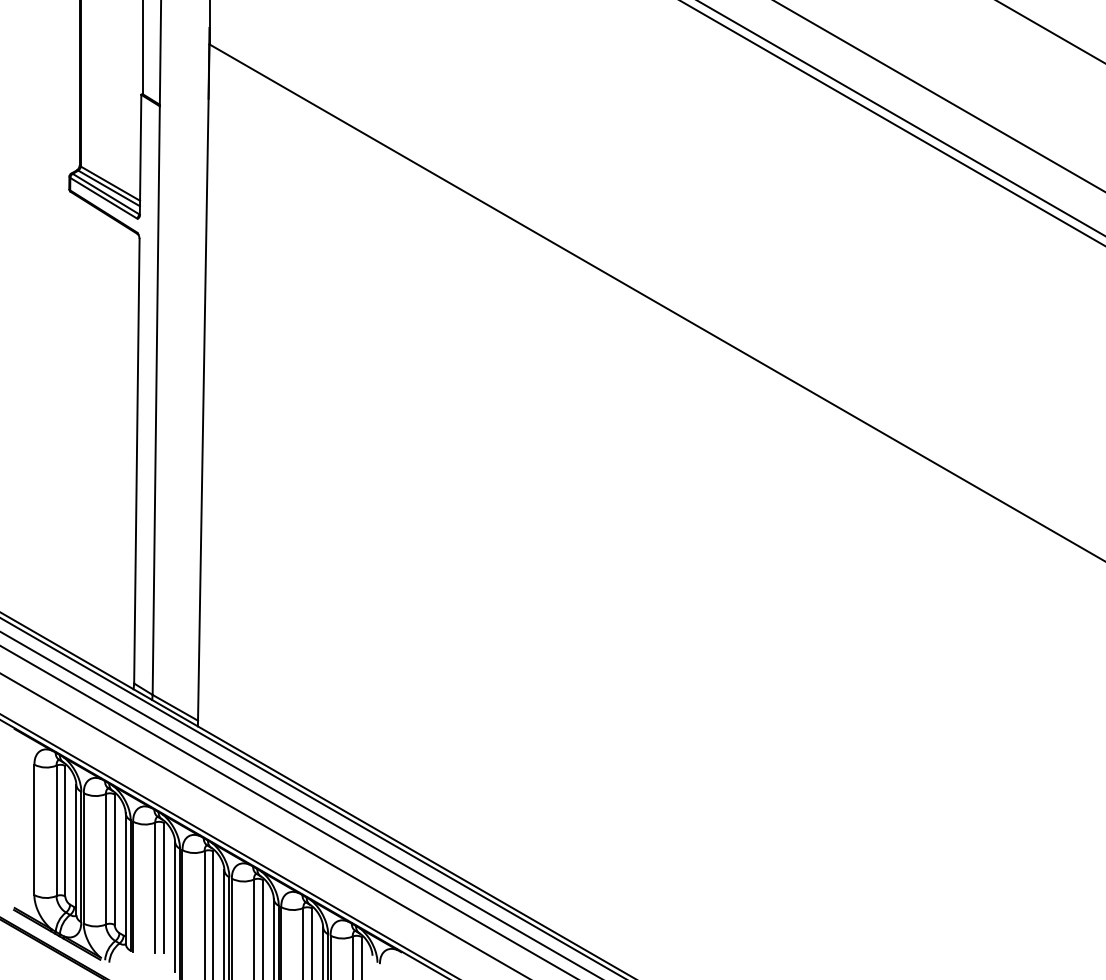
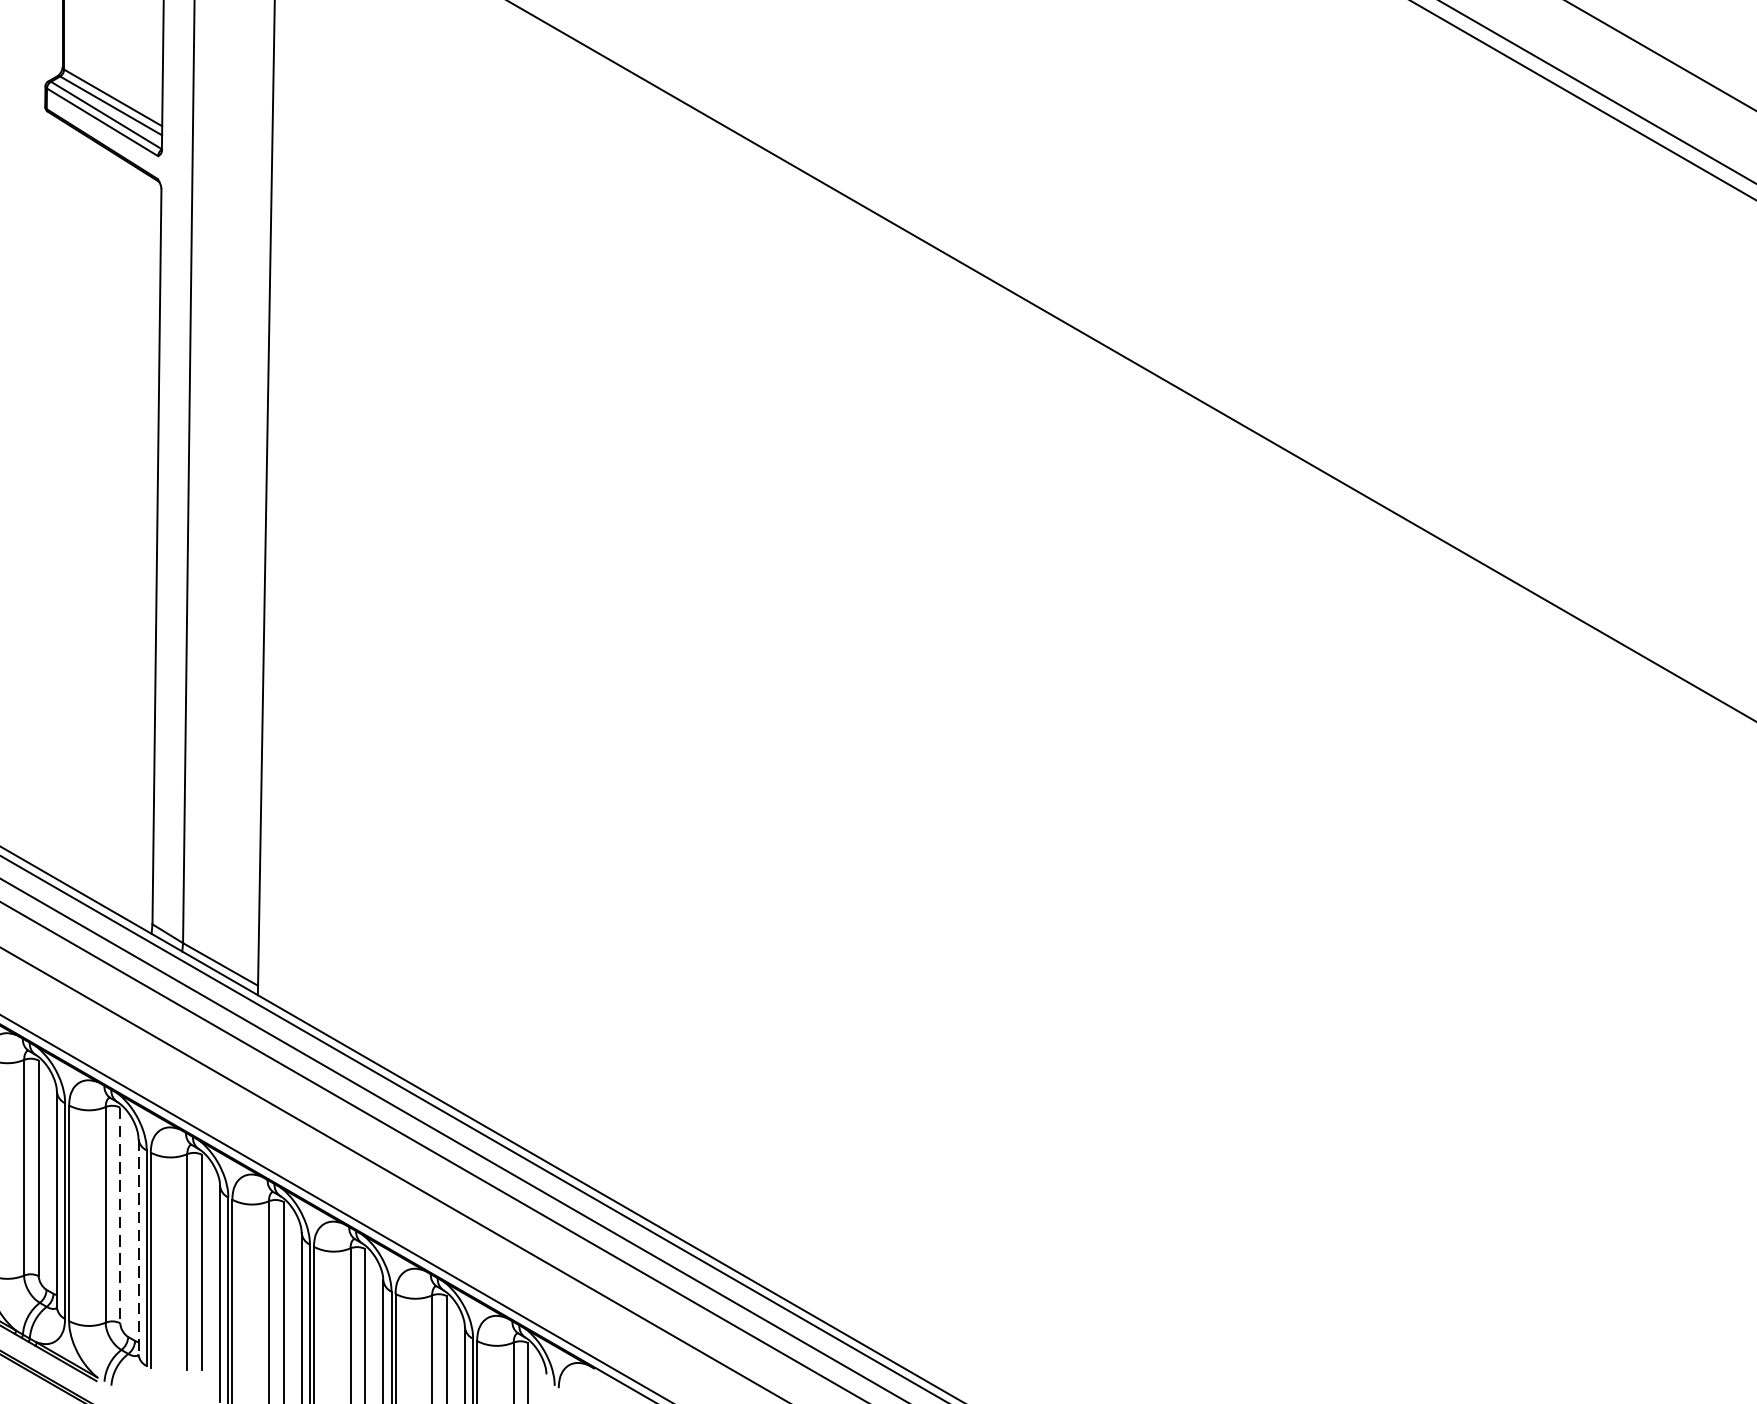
line: (114, 860) -> (119, 1216), solid -> dashed
line: (125, 879) -> (138, 1248), solid -> dashed

